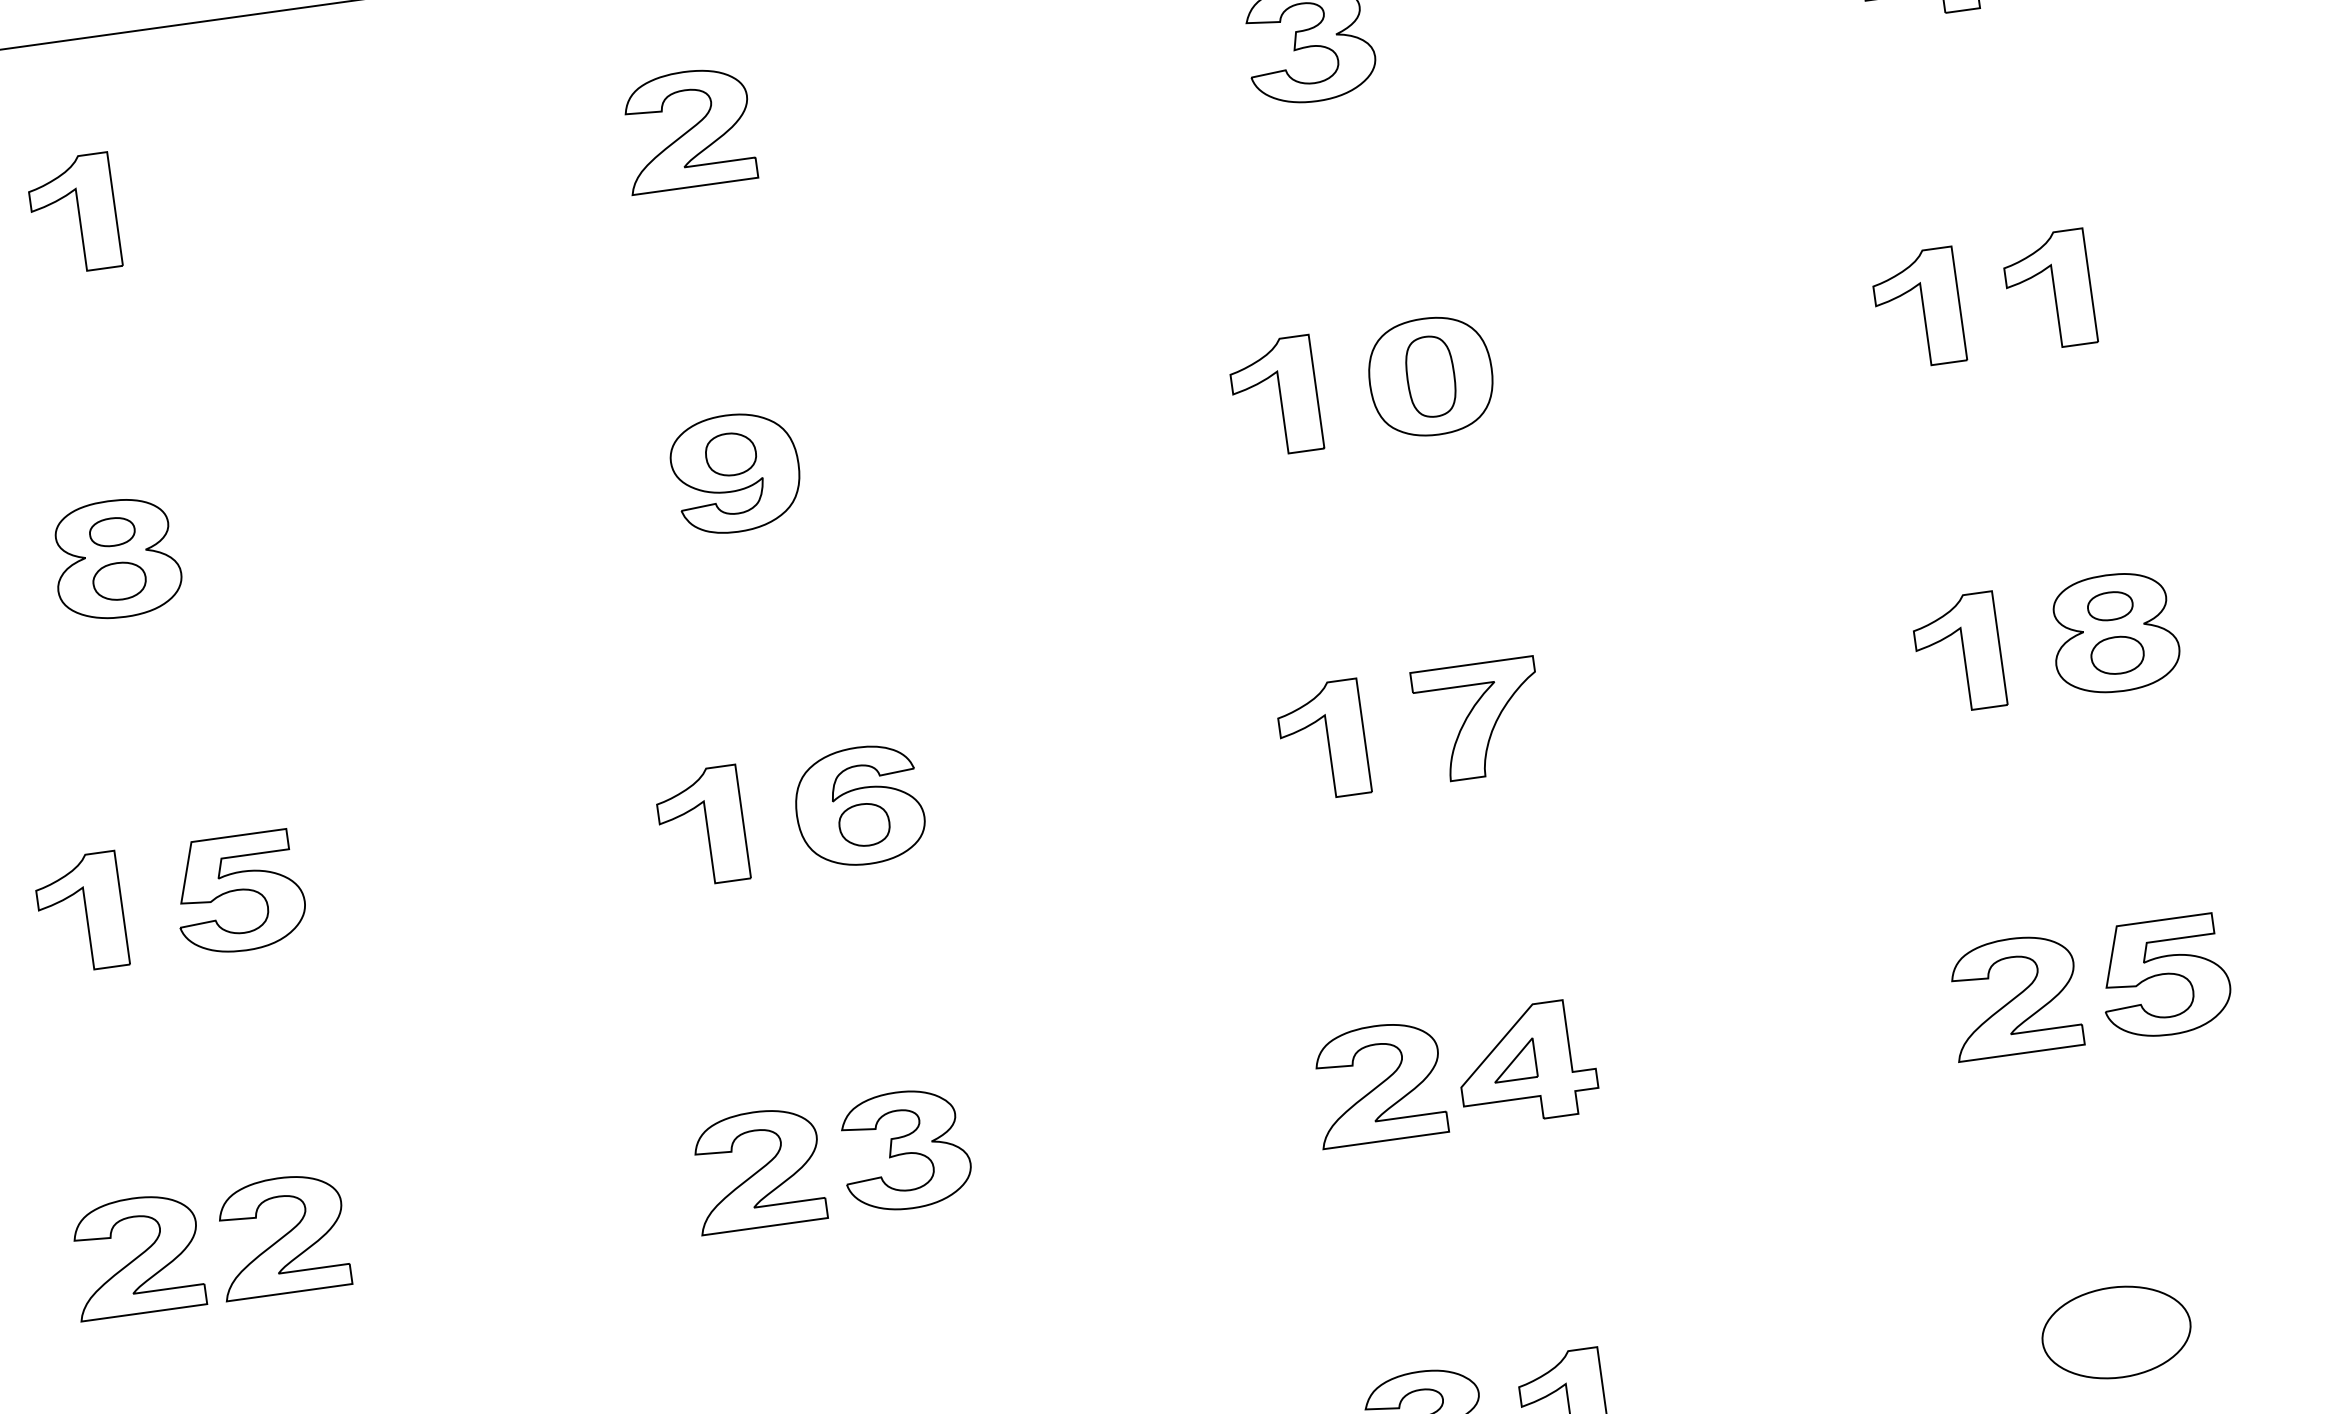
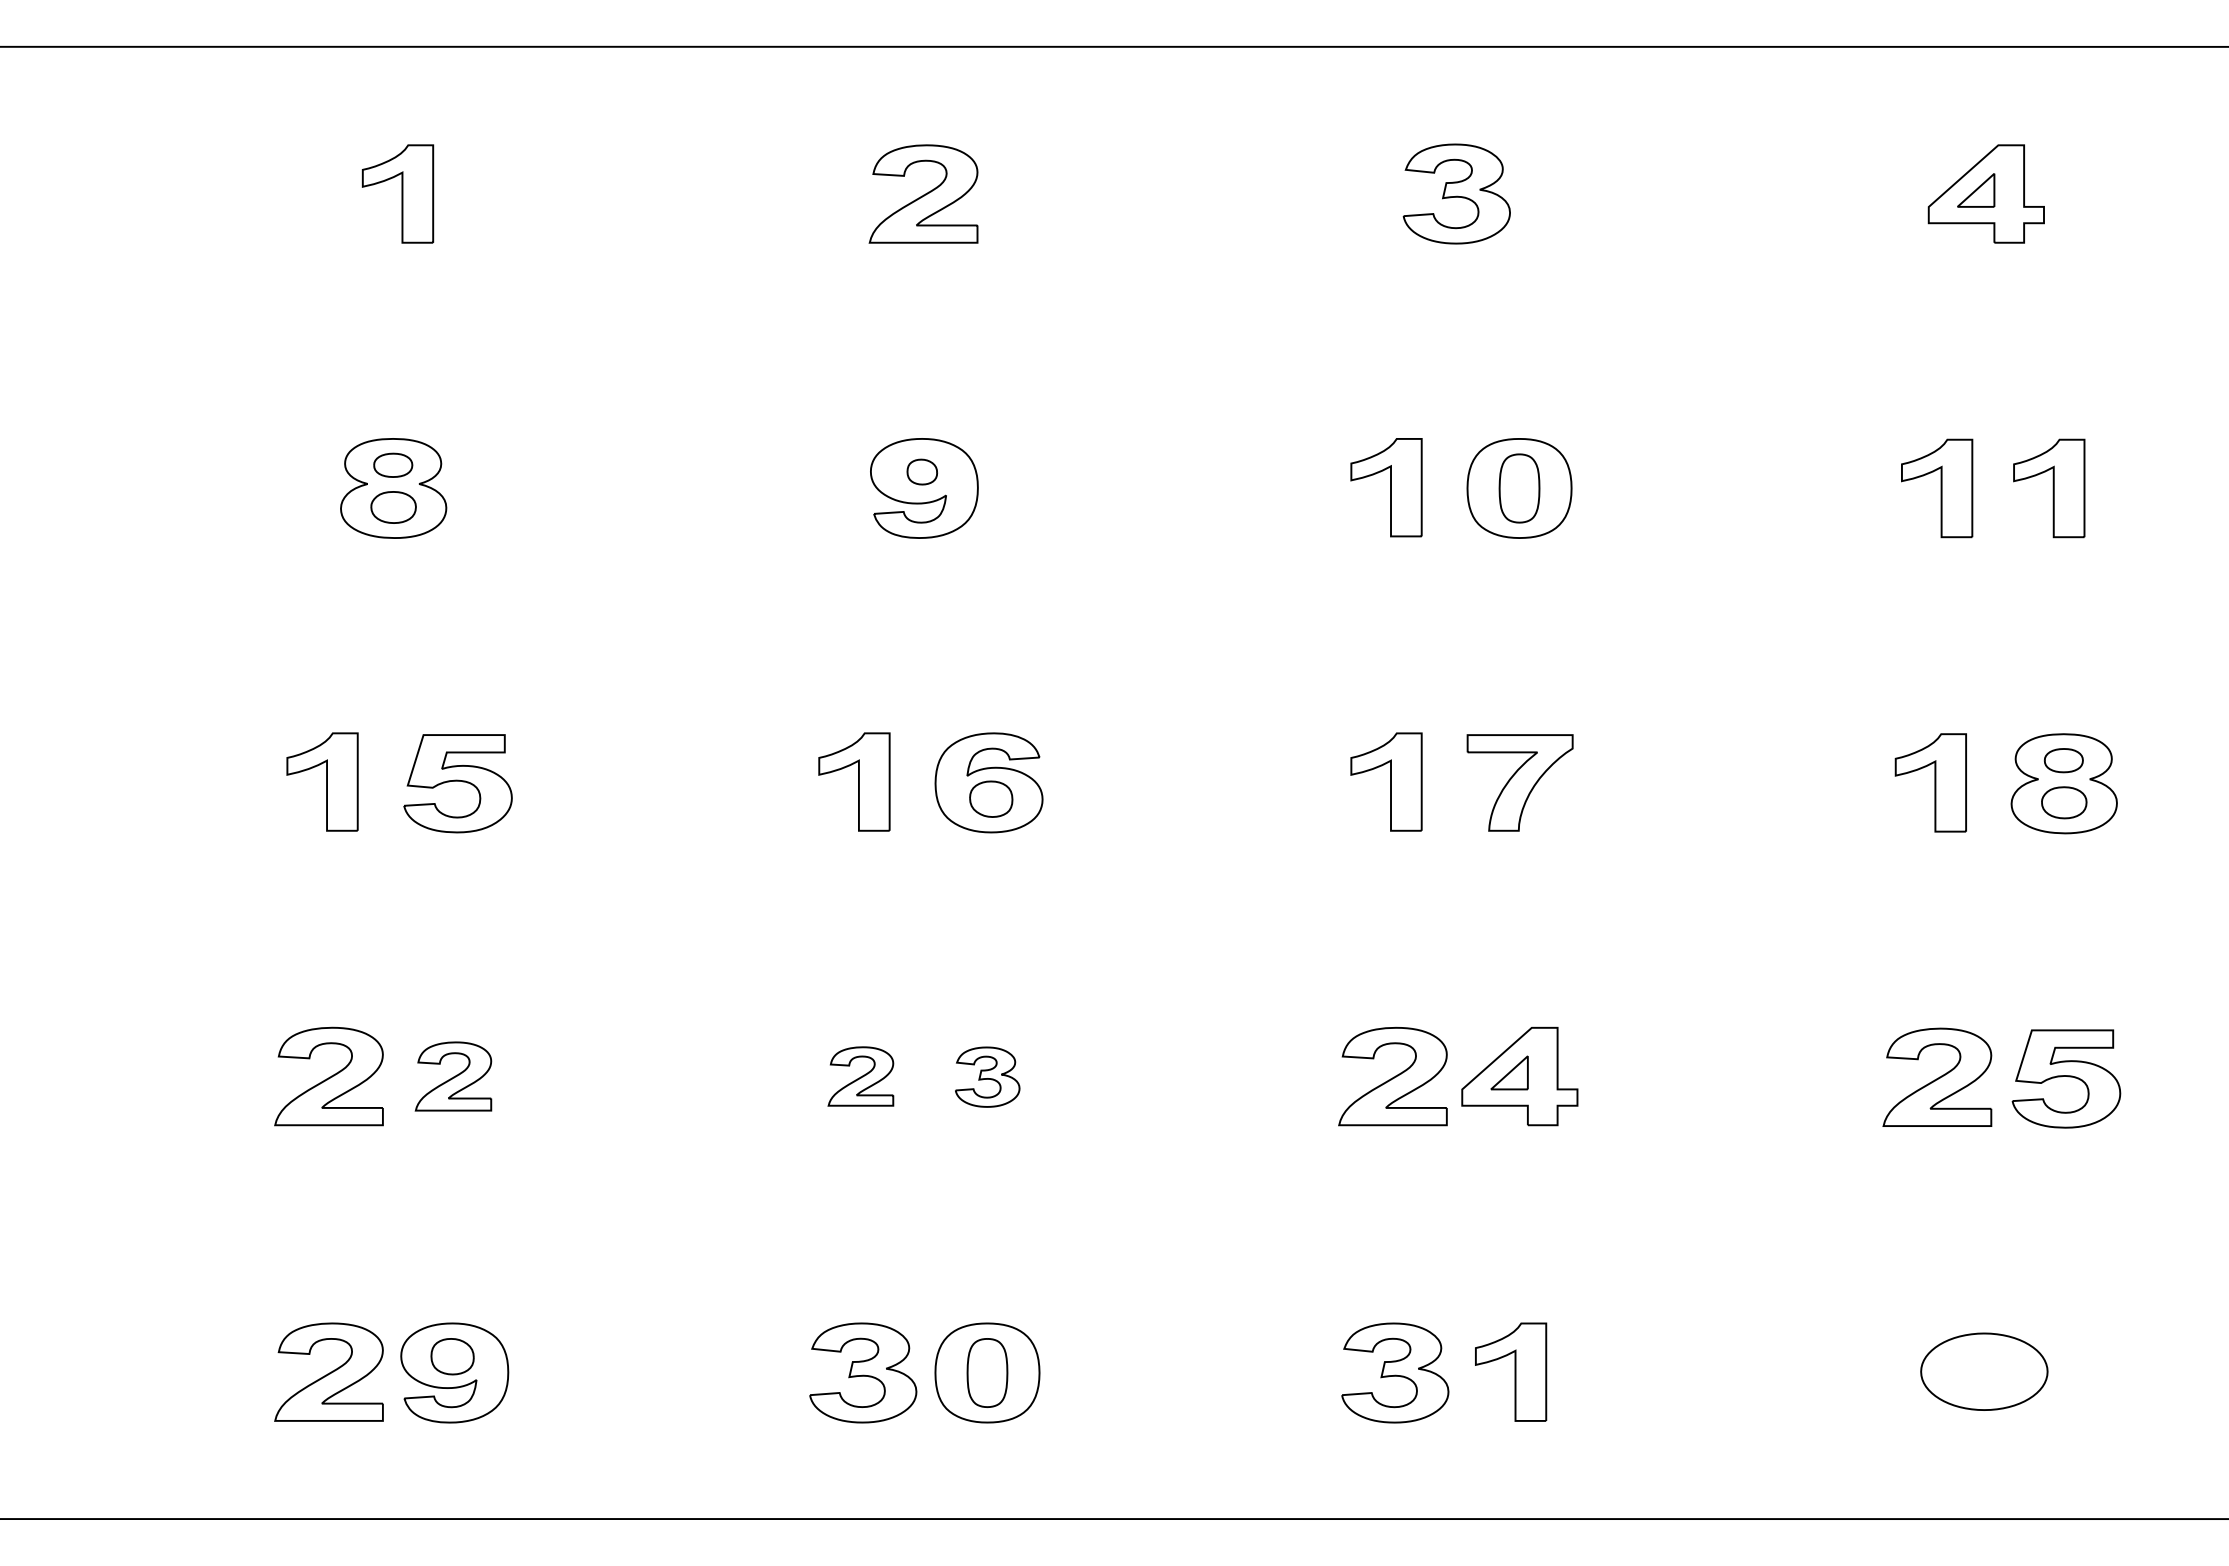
part: (731, 453) -> (922, 471), size x0.7
part: (905, 1149) -> (987, 1076), size x0.6
part: (756, 1169) -> (860, 1076), size x0.6
part: (281, 1235) -> (453, 1076), size x0.7

